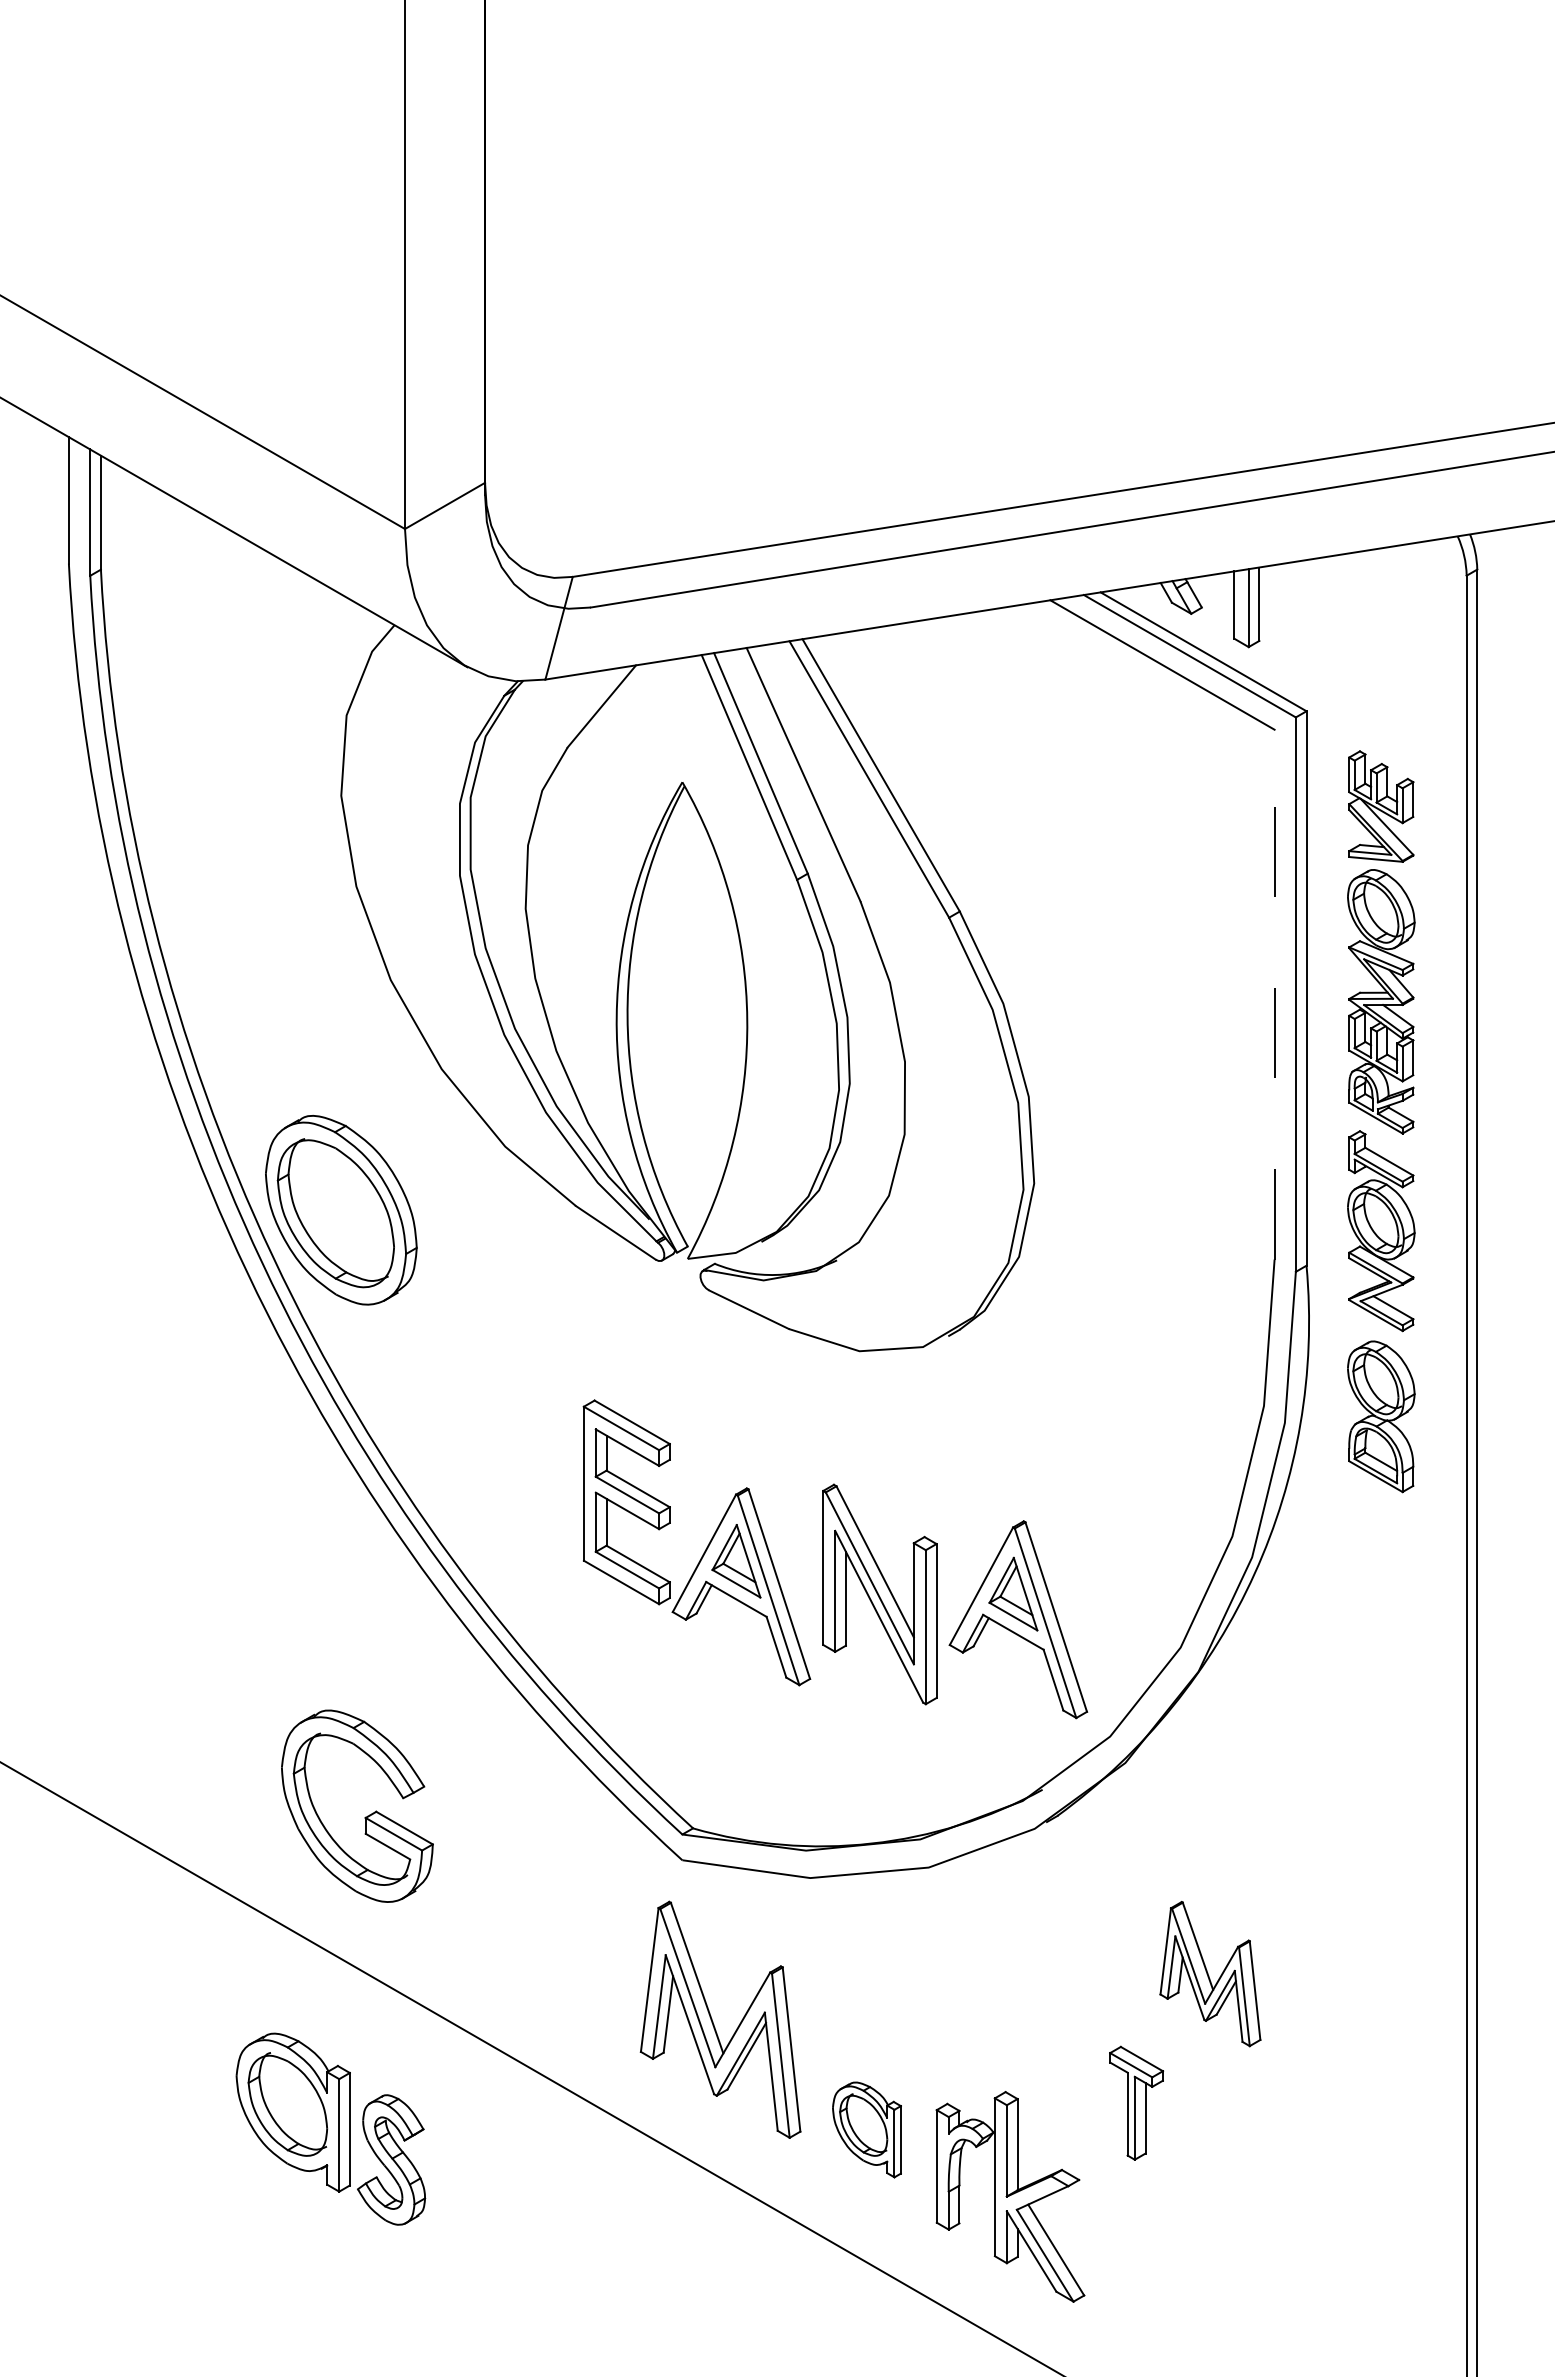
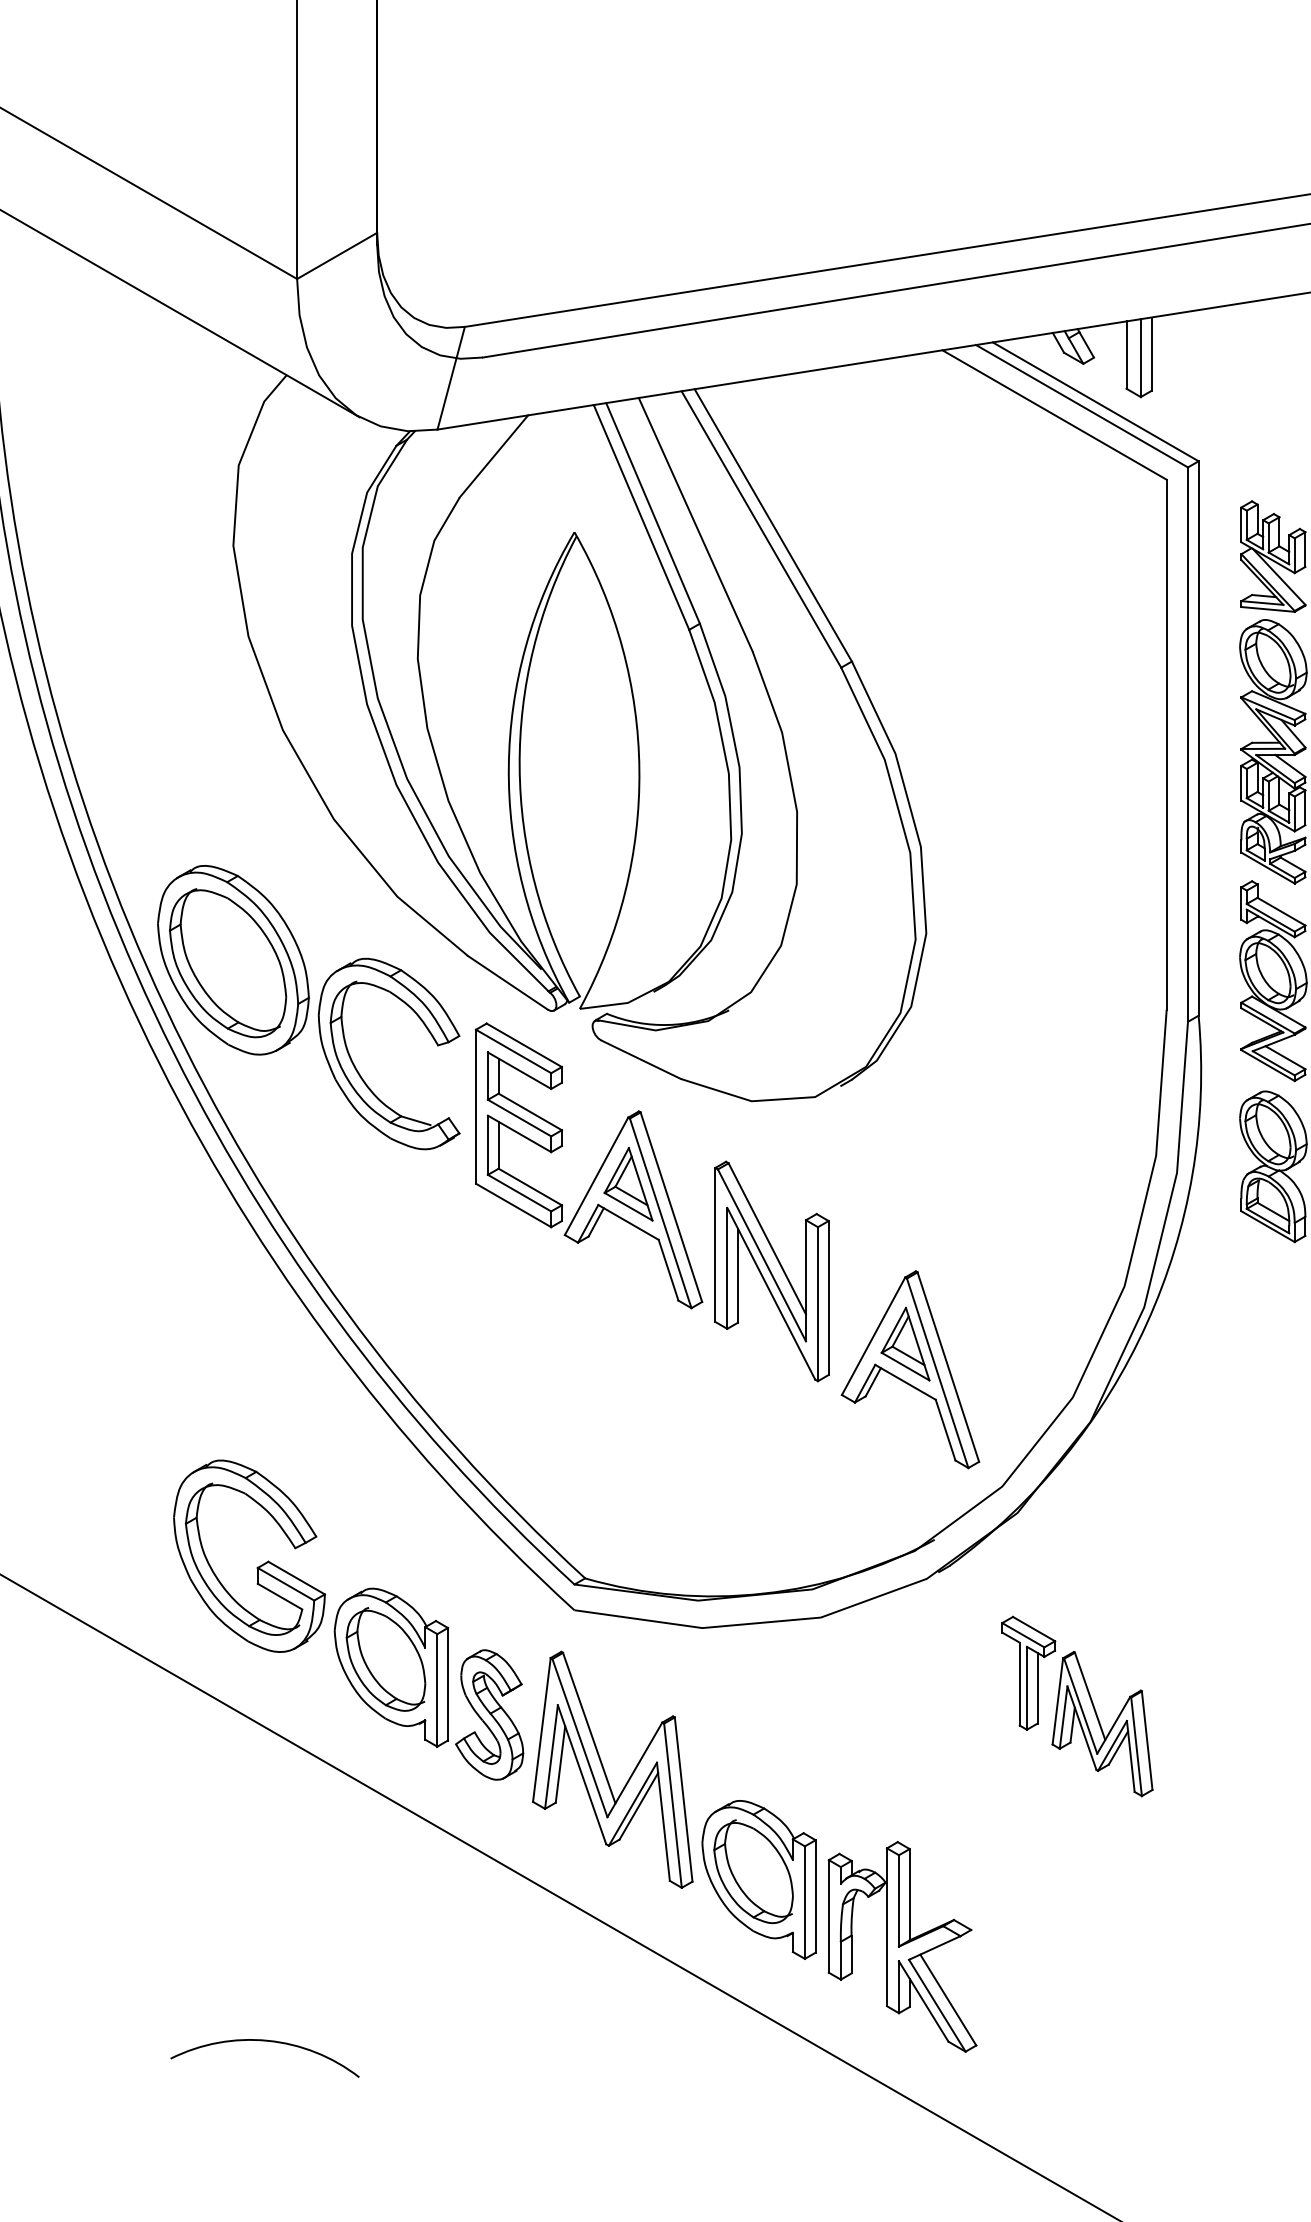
line: (1274, 994) -> (1166, 744), dashed -> solid
part: (465, 1319) -> (357, 1069), added
part: (706, 1547) -> (598, 1170), moved
part: (879, 1594) -> (771, 1271), moved
part: (1136, 2102) -> (1028, 1672), moved
part: (330, 2128) -> (428, 1683), moved
part: (866, 2129) -> (758, 1879), size x1.67
arc: (372, 2291) -> (264, 2041), added

